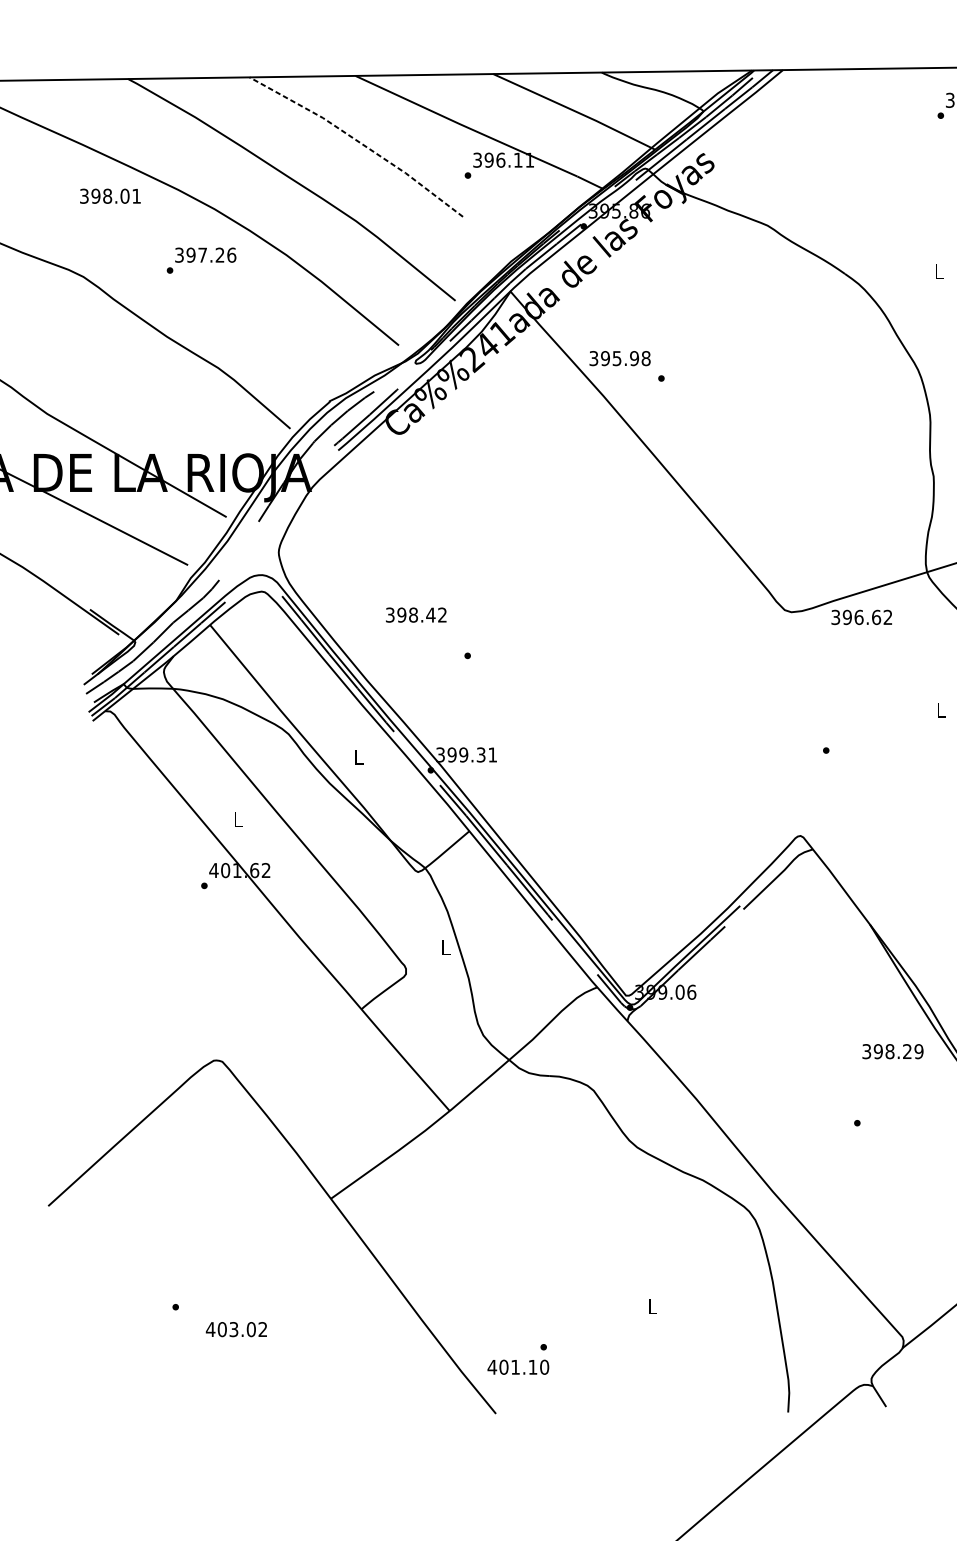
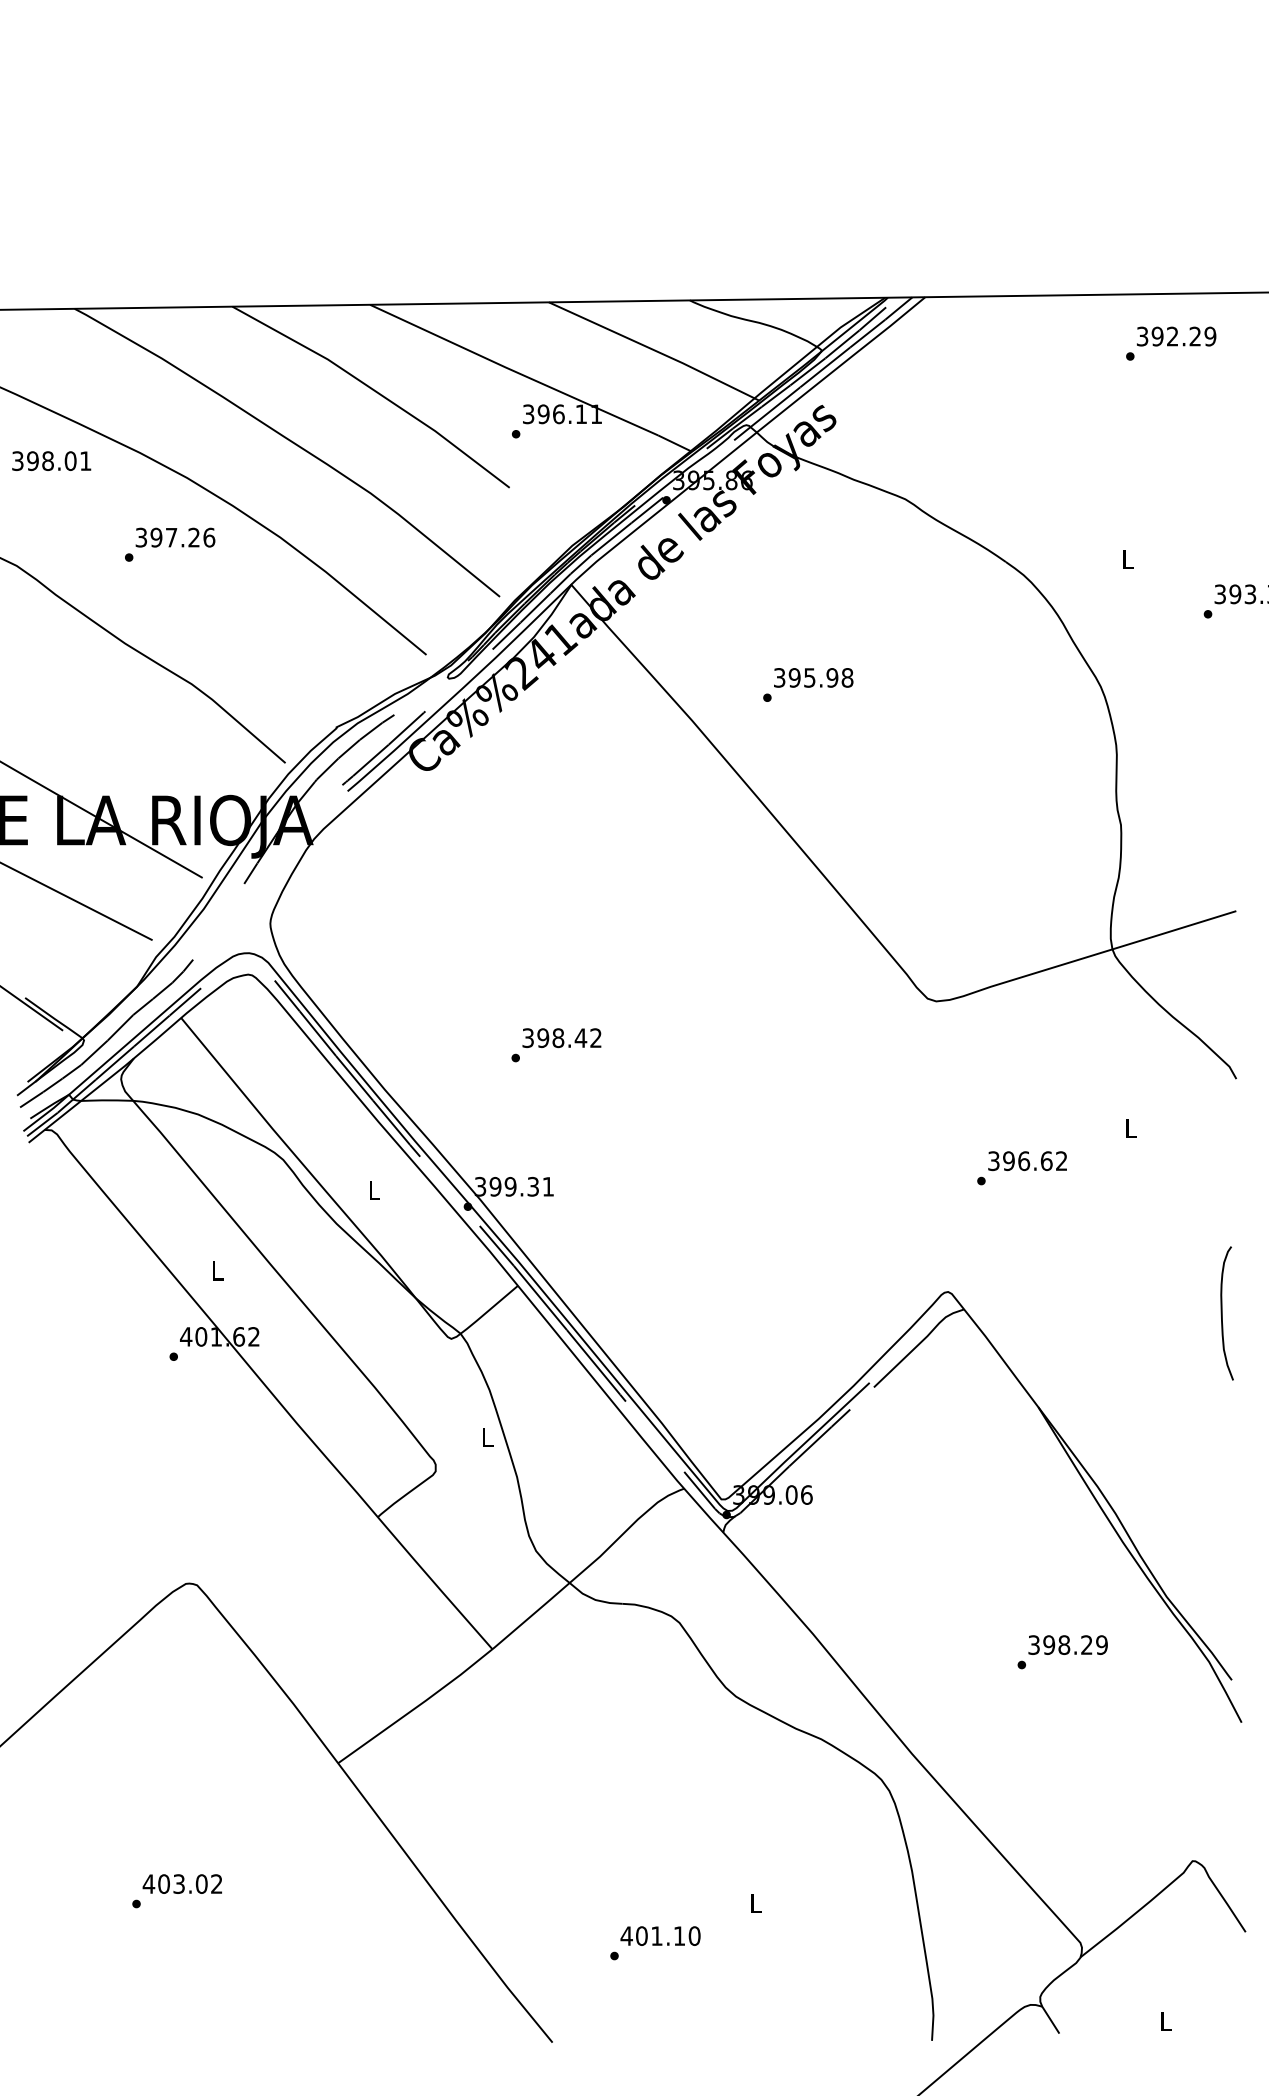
line: (358, 141) -> (374, 390), dashed -> solid
text: (619, 358) -> (813, 677), moved
text: (415, 615) -> (561, 1038), moved
text: (861, 617) -> (1027, 1161), moved
text: (892, 1051) -> (1067, 1644), moved
text: (235, 1329) -> (181, 1883), moved
text: (518, 1366) -> (660, 1935), moved

